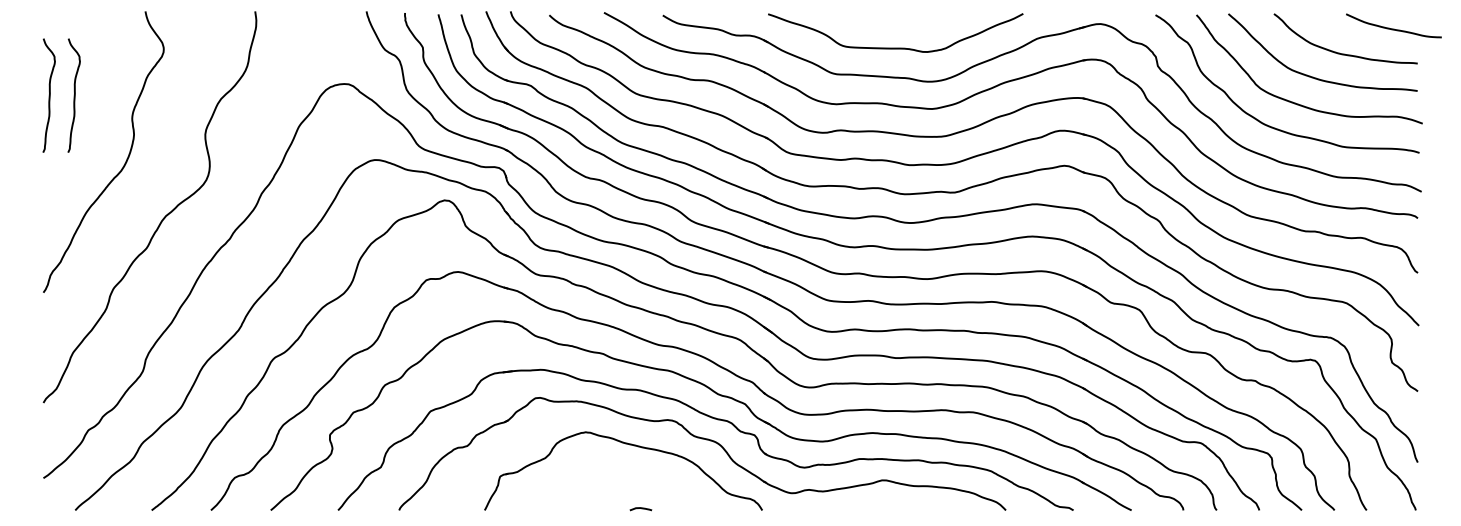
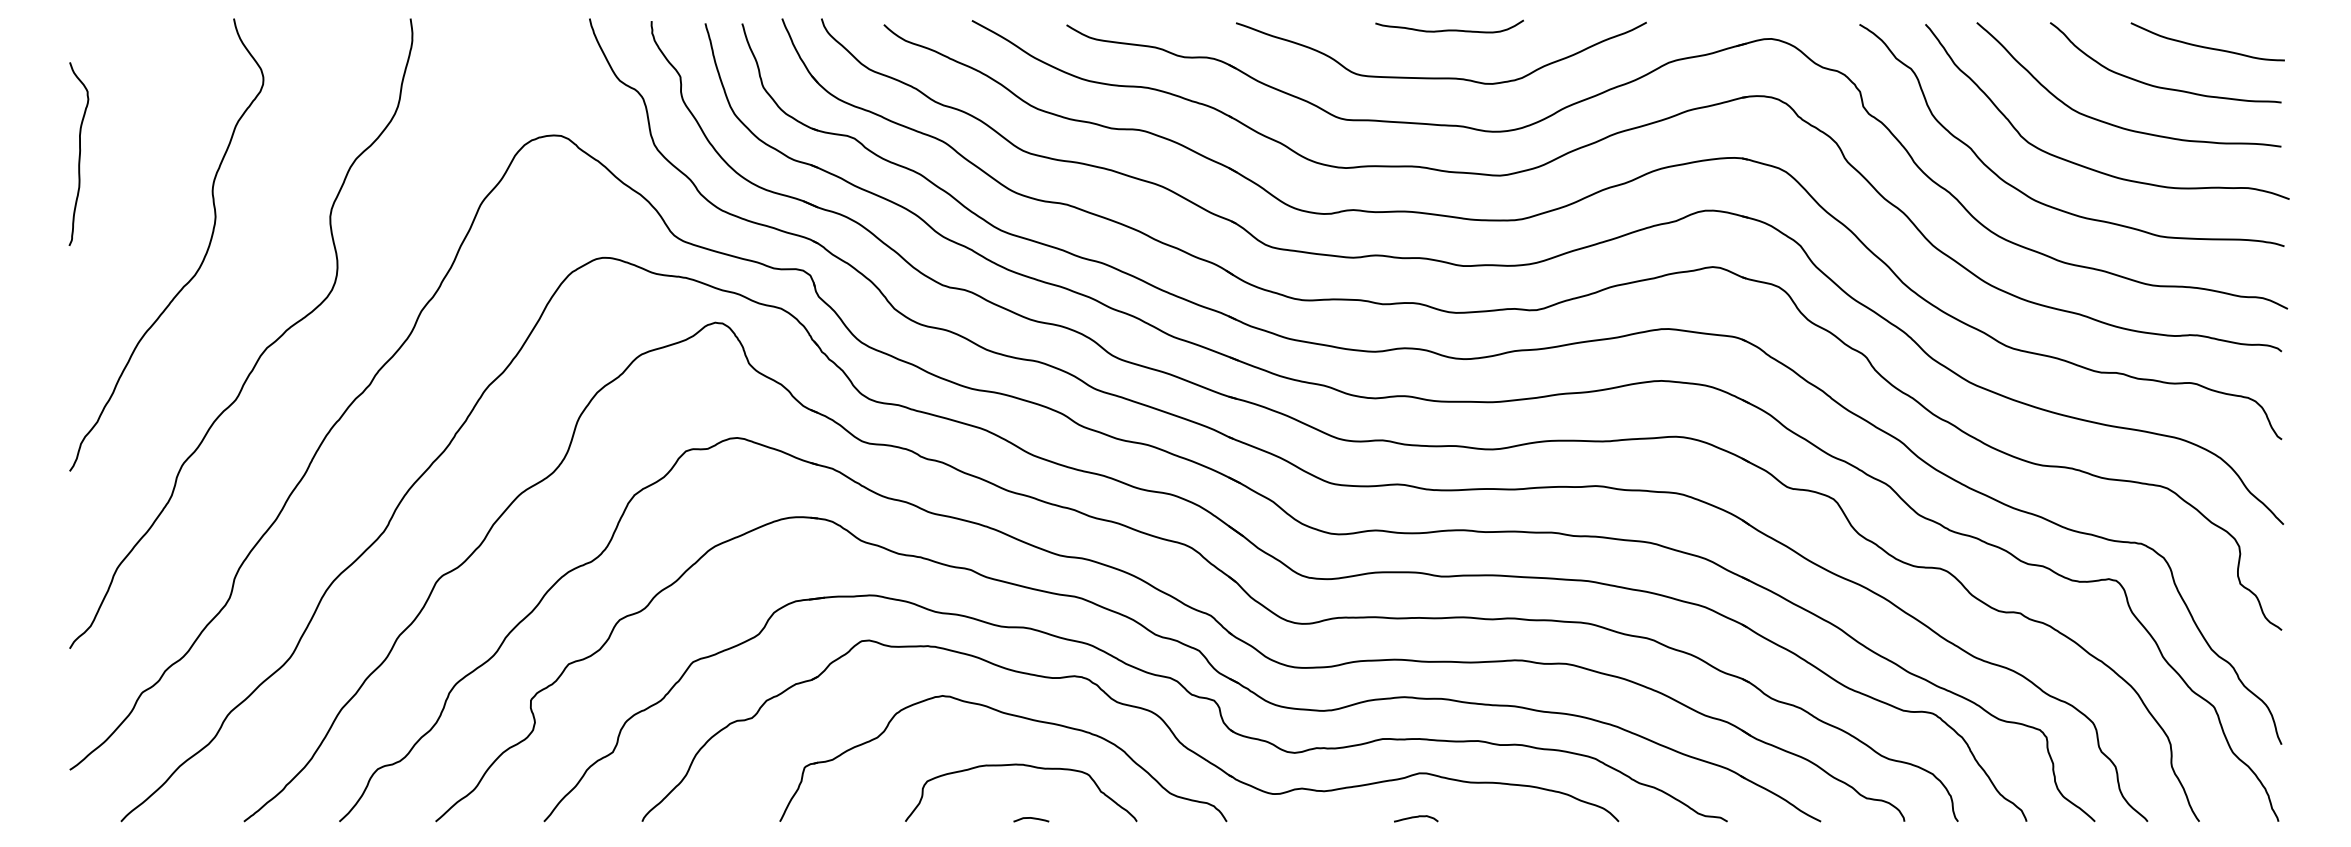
curve: (900, 17) -> (1449, 28), added
curve: (1393, 28) -> (2207, 46), moved
curve: (73, 95) -> (118, 153), removed
curve: (636, 476) -> (1024, 767), added
curve: (880, 508) -> (1416, 818), added

